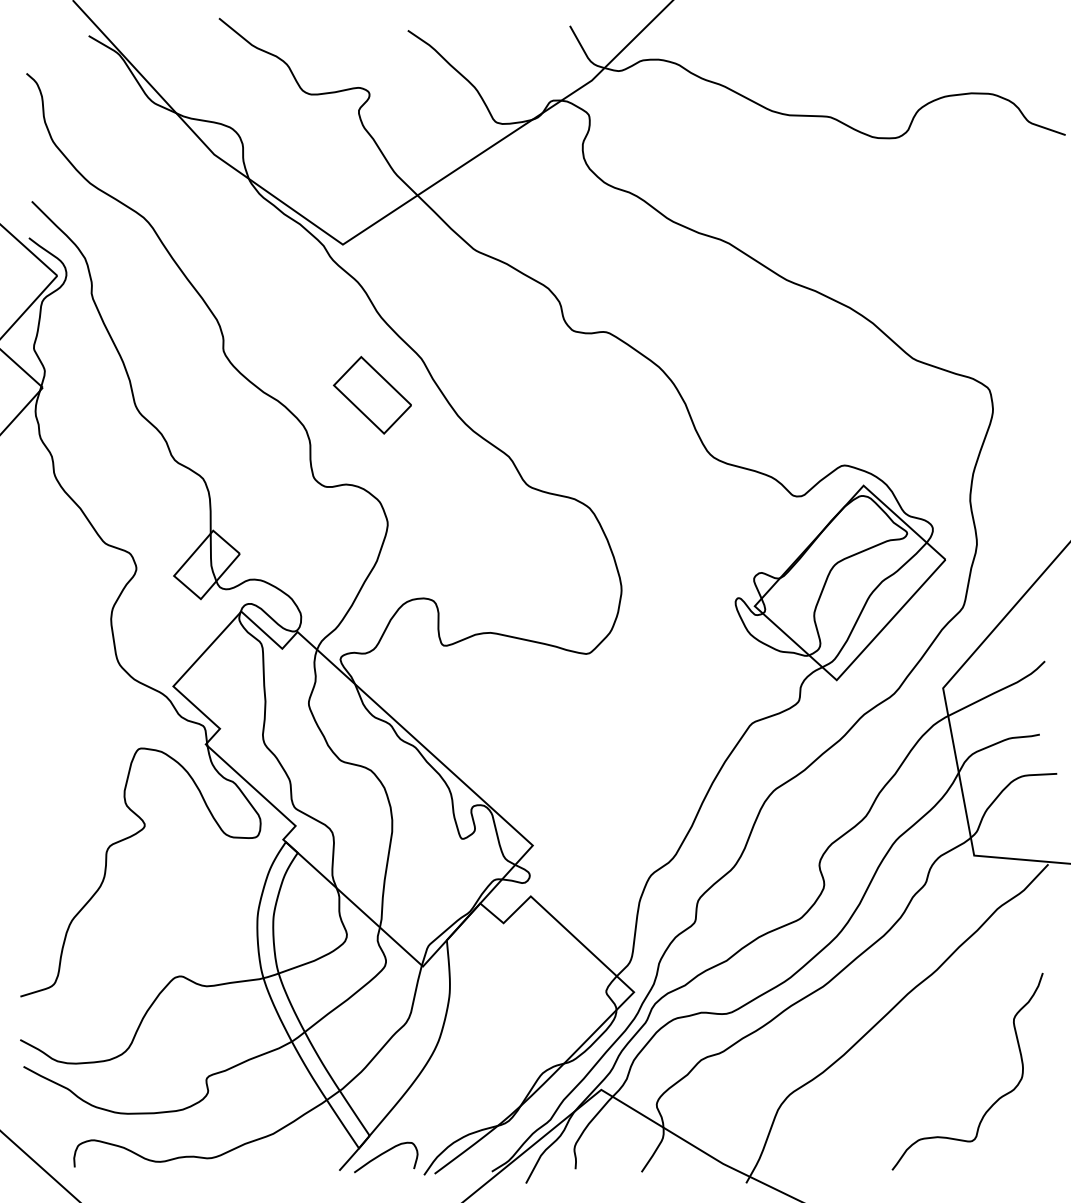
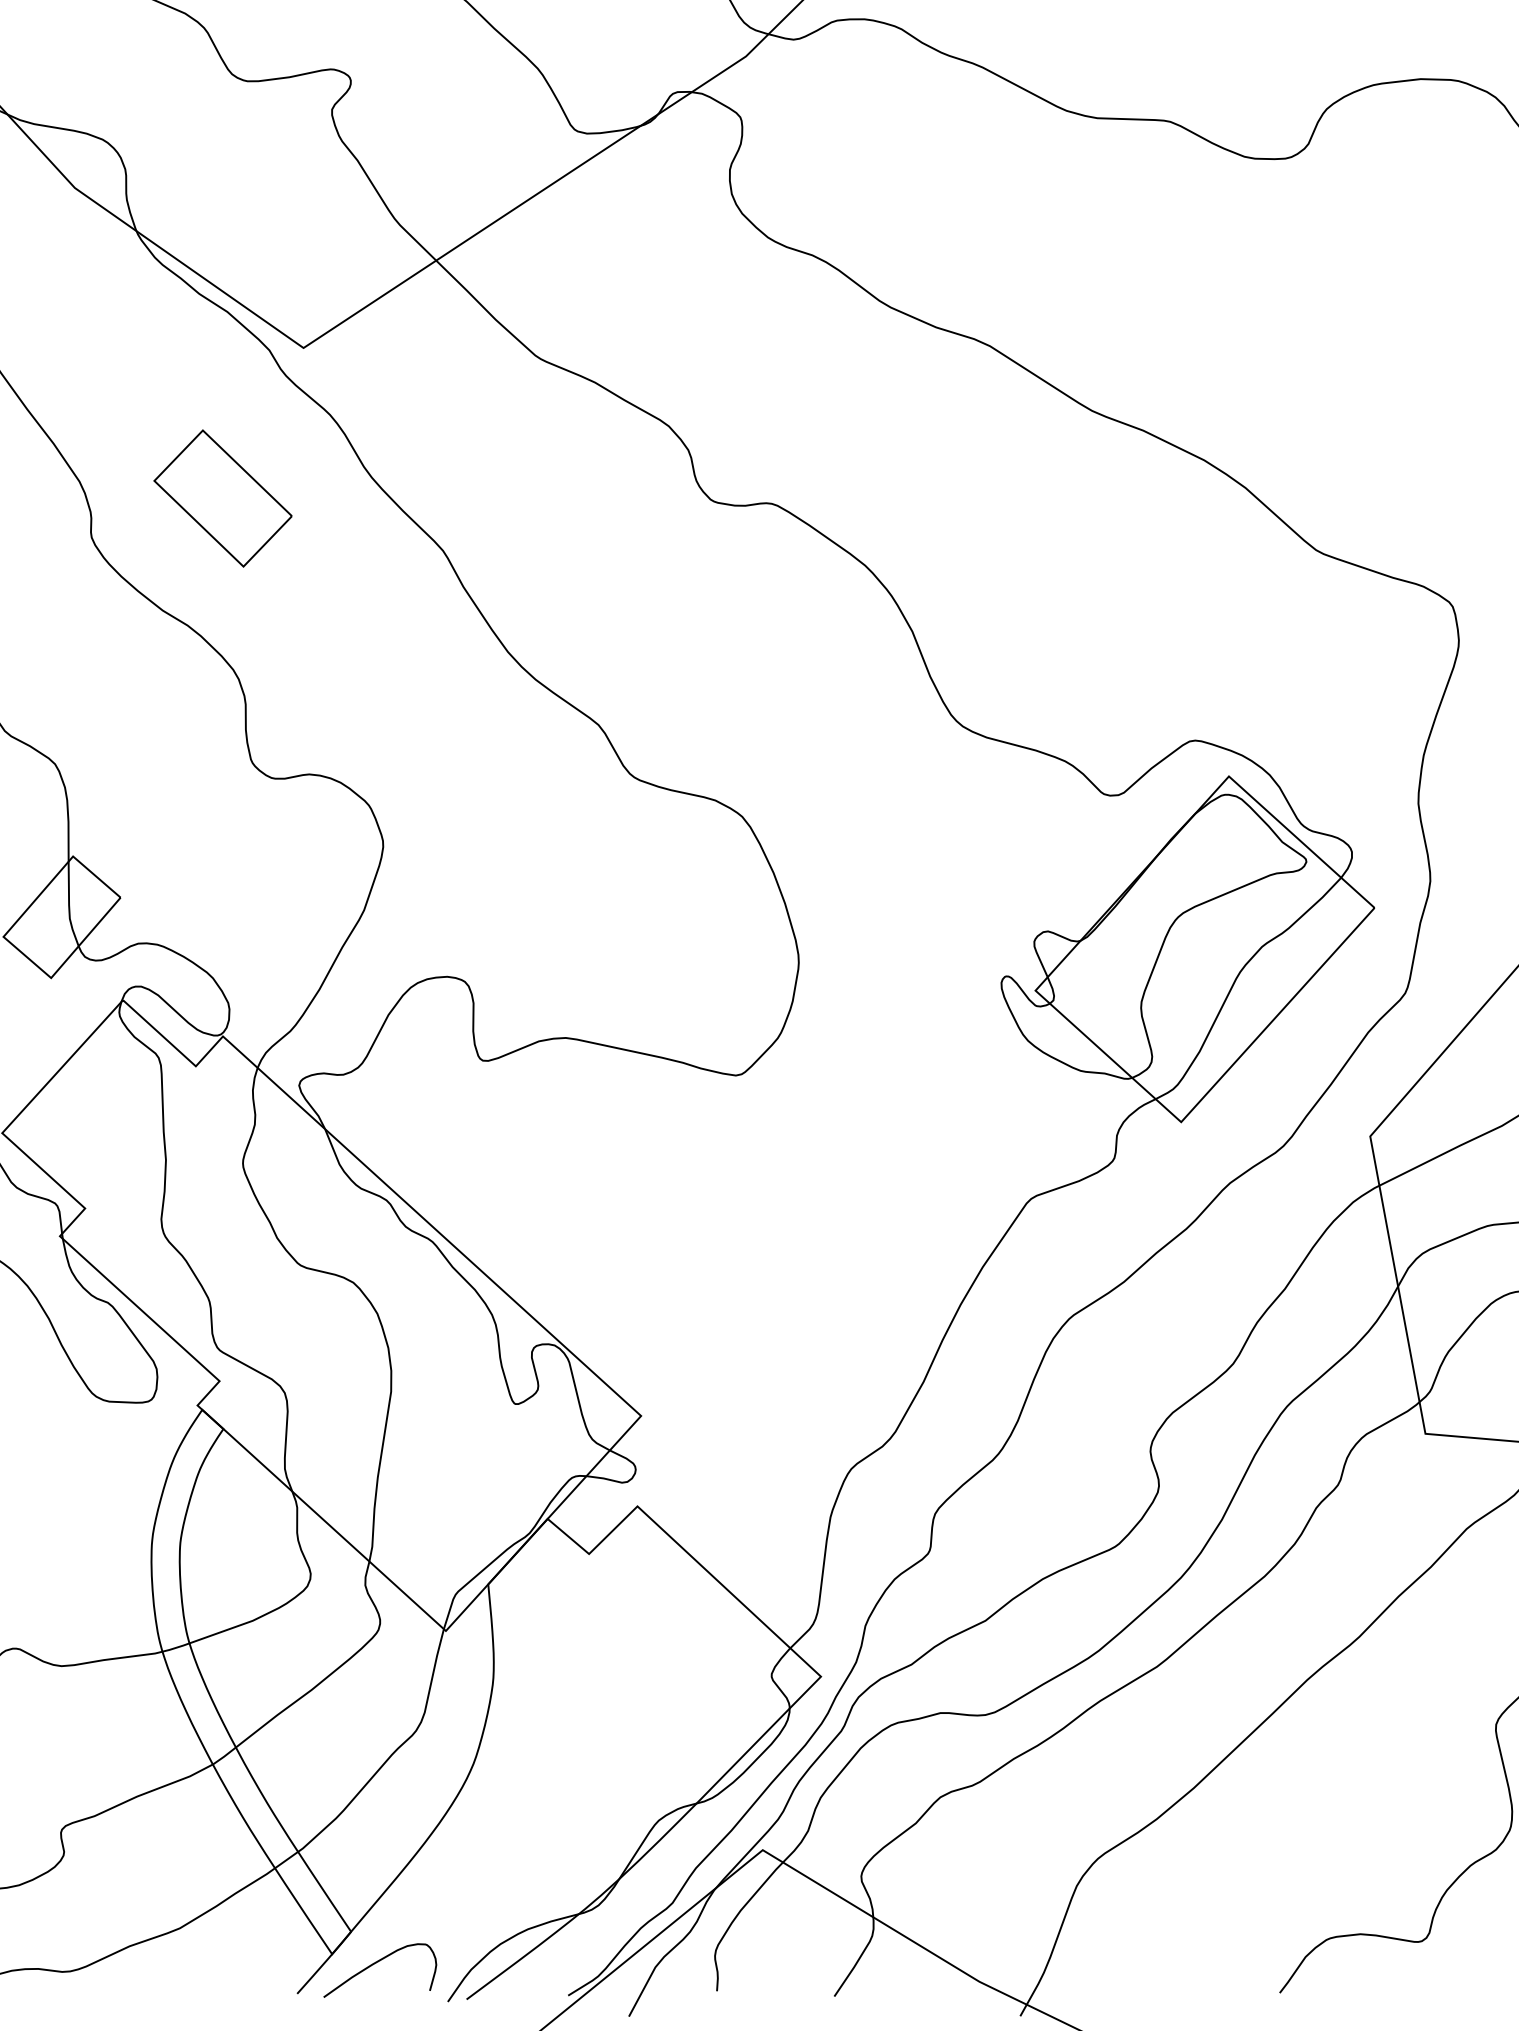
part: (372, 395) -> (222, 498), moved

